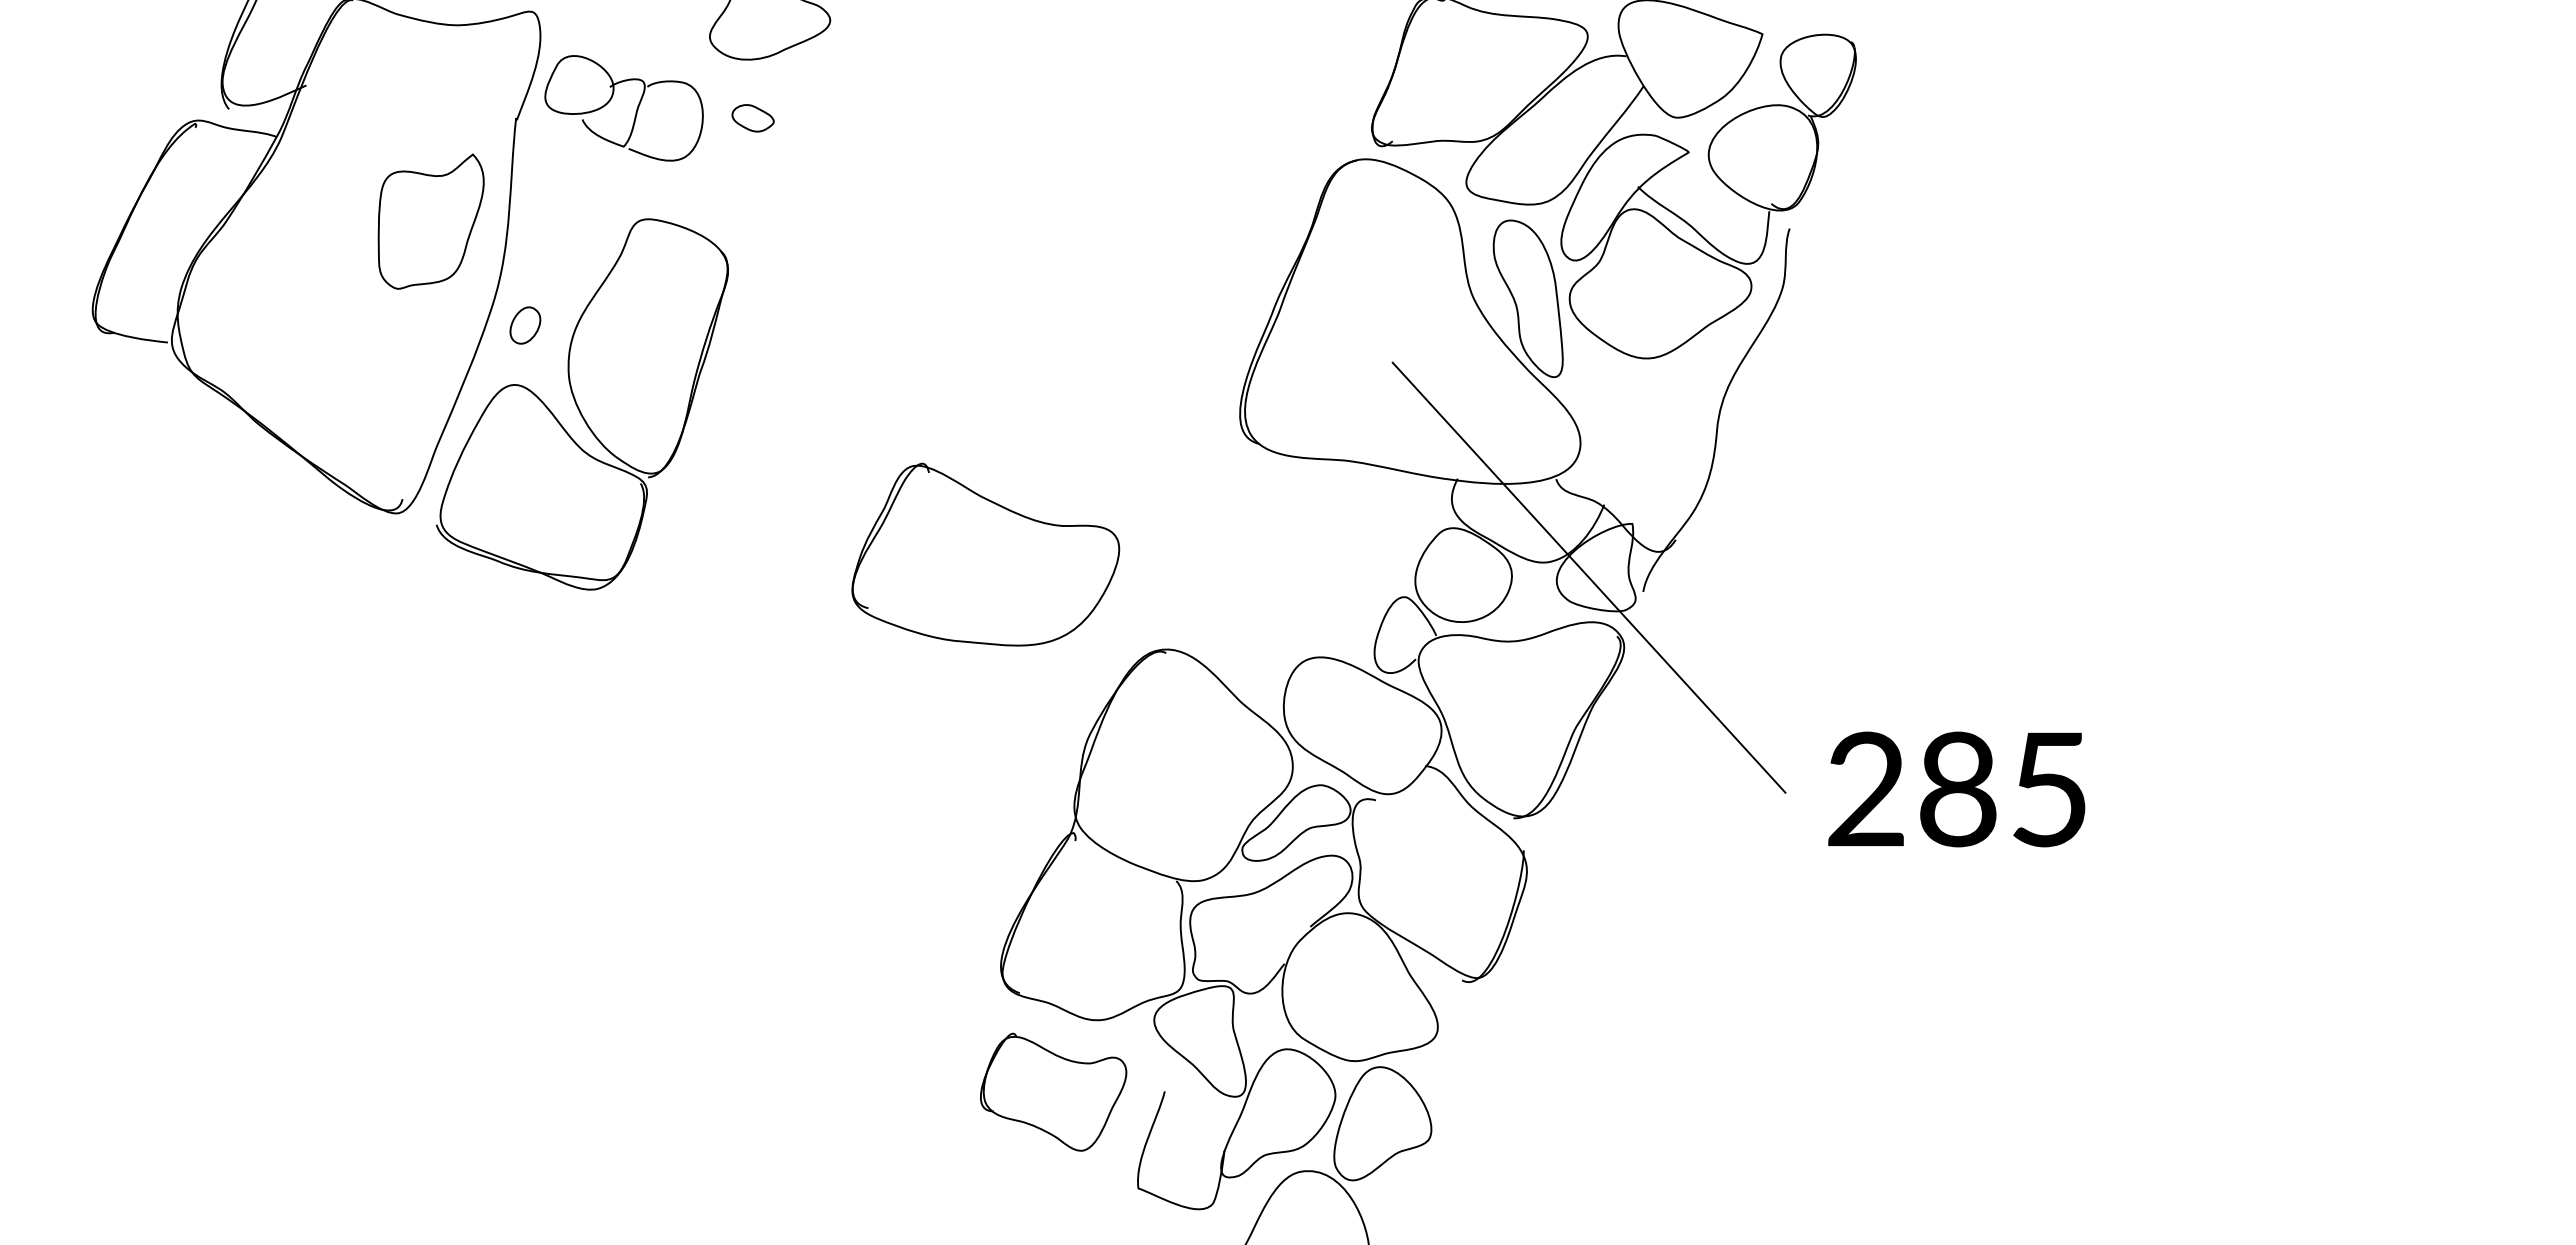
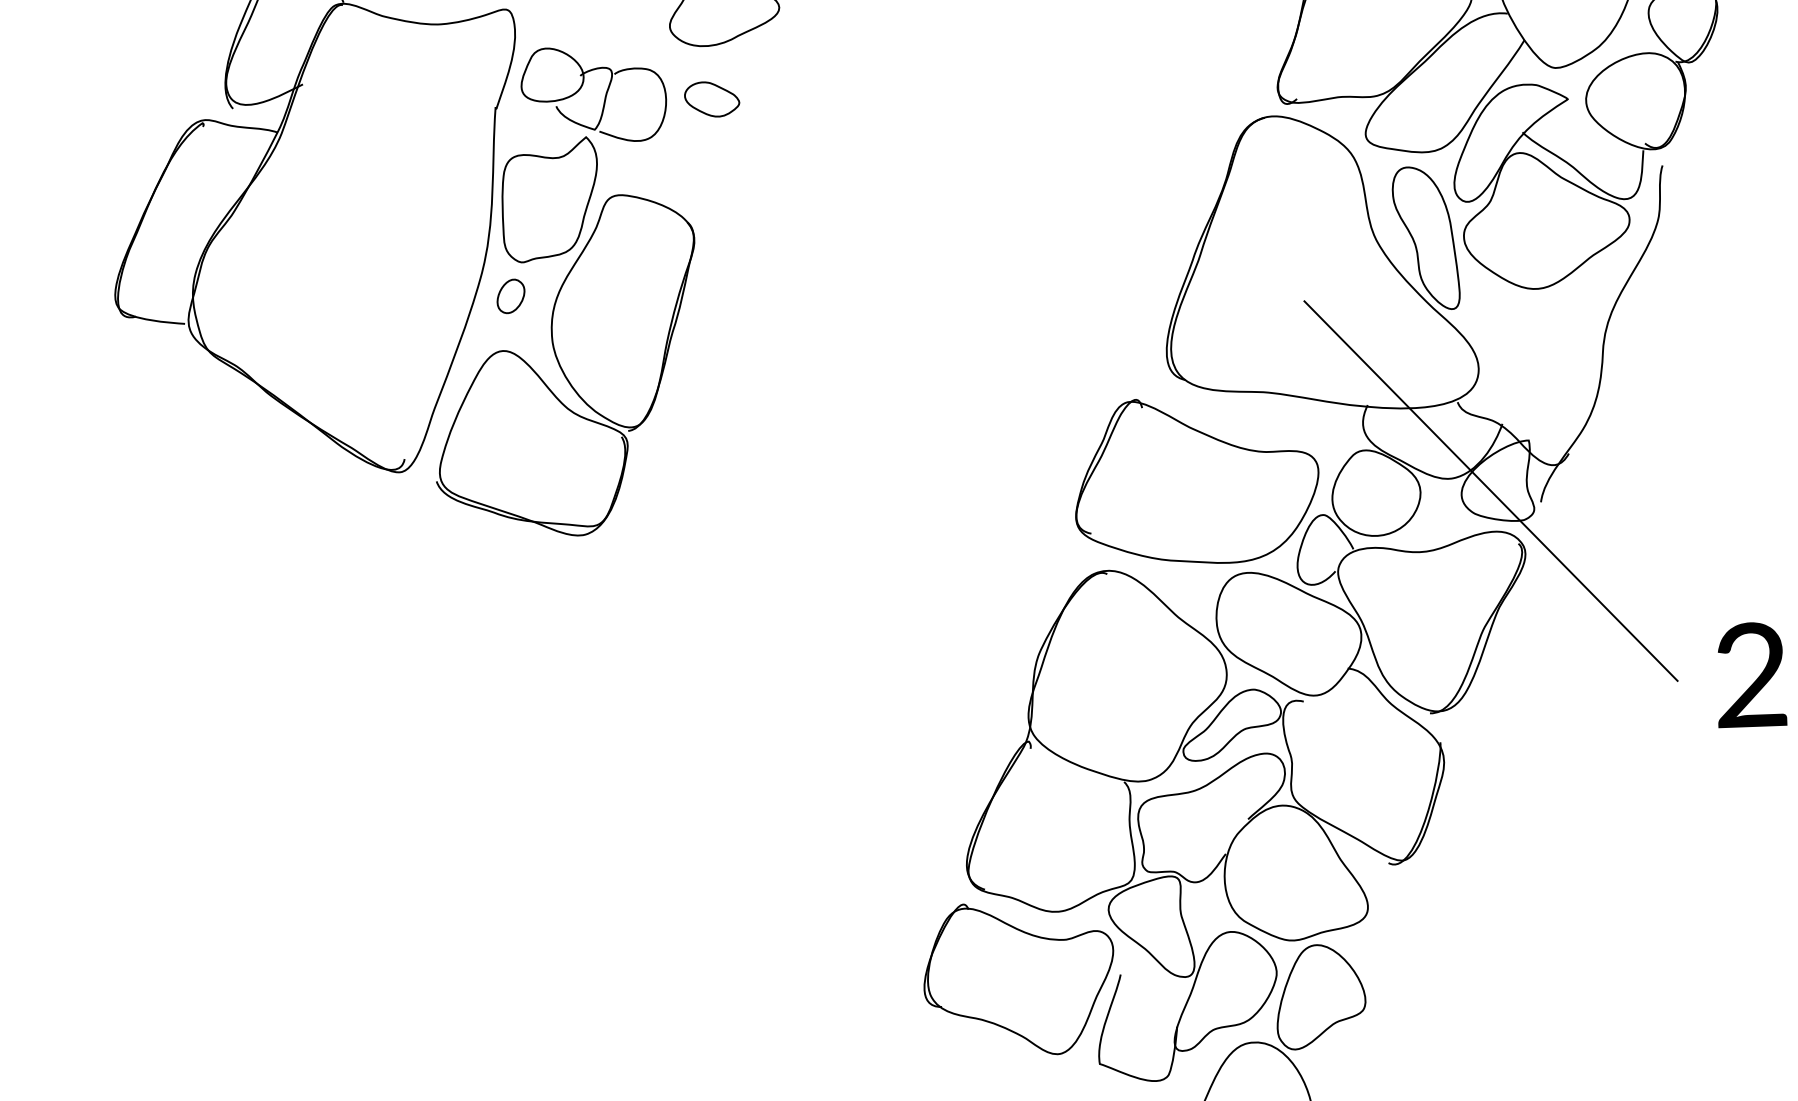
part: (752, 118) -> (711, 99), size x1.43
part: (430, 221) -> (549, 199), moved
part: (985, 554) -> (1196, 480), moved
part: (1053, 1091) -> (1019, 978), size x1.43

